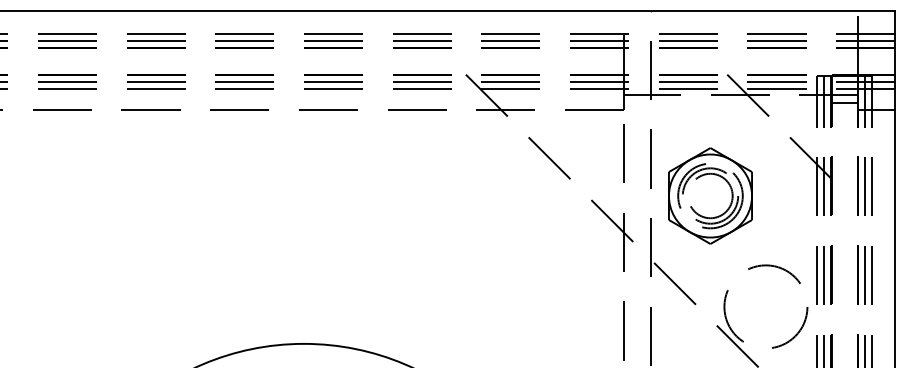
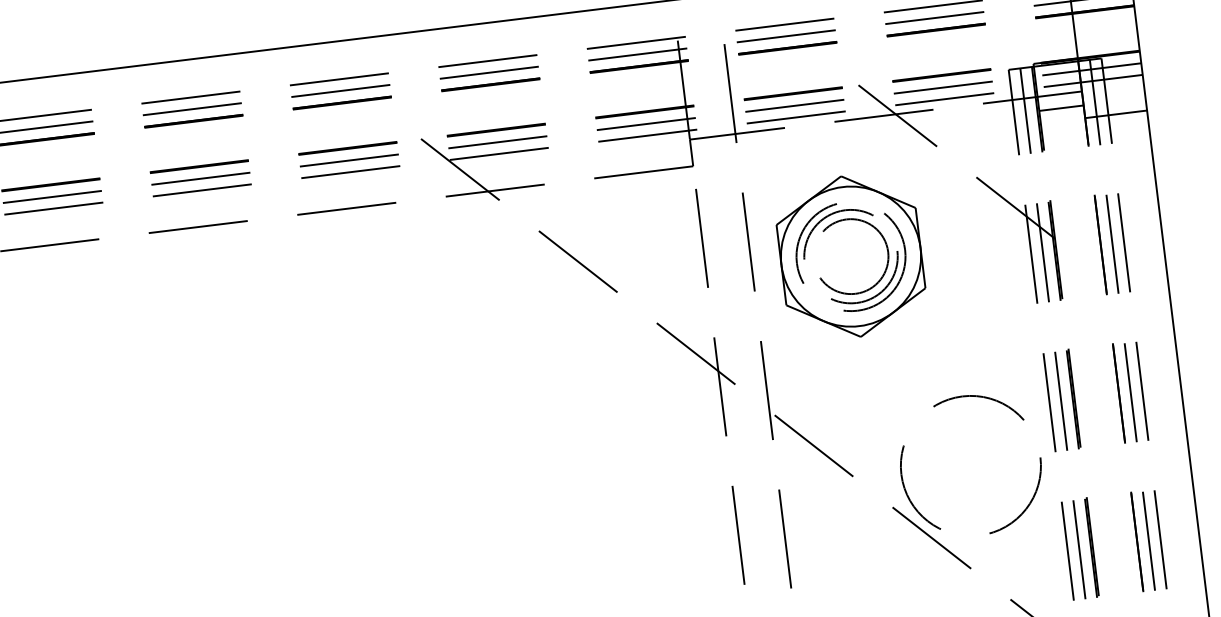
part: (710, 195) -> (850, 255), moved

